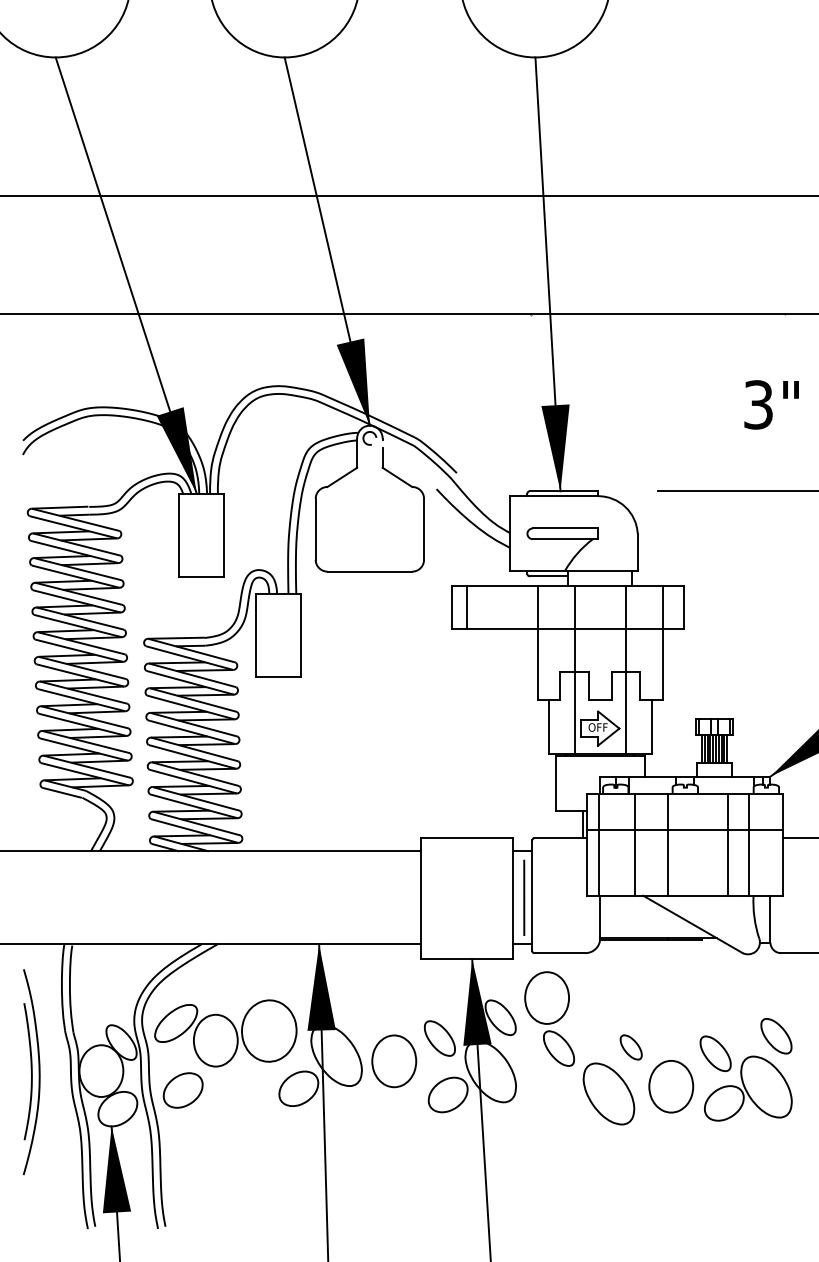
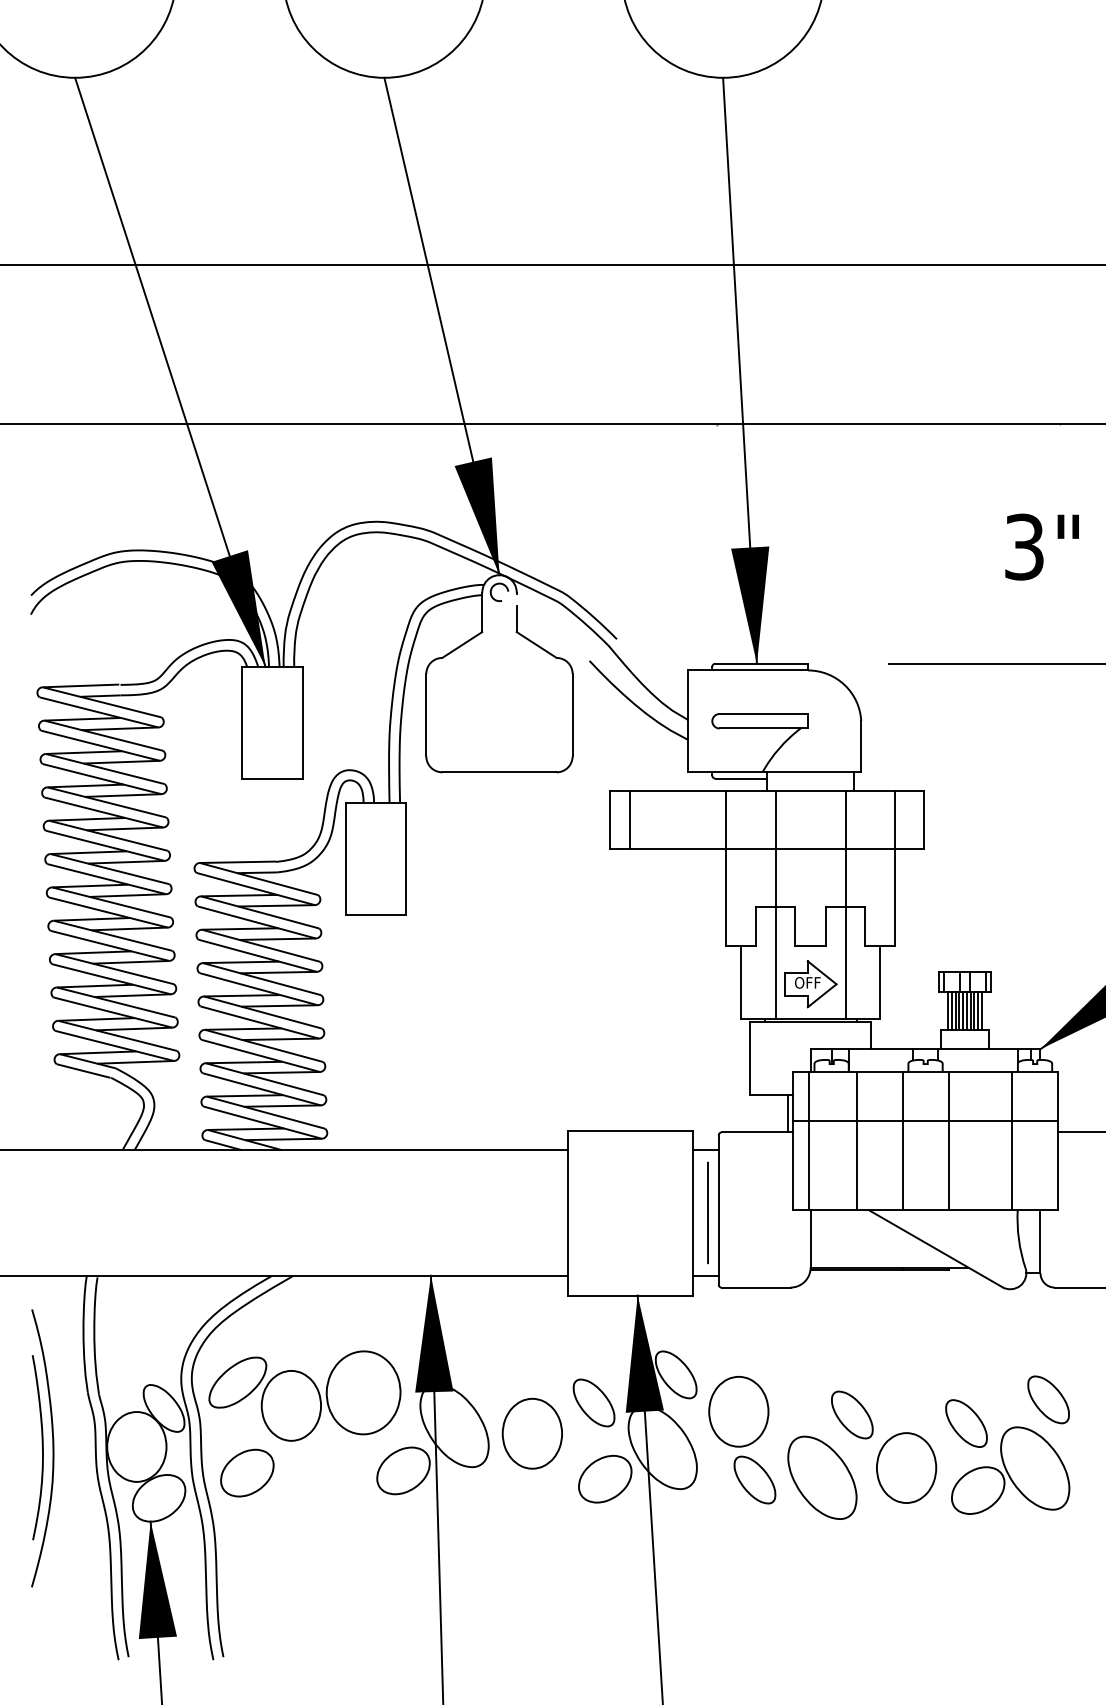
line: (728, 844) -> (948, 1140), moved
part: (549, 1018) -> (742, 1439), moved
part: (631, 1047) -> (852, 1415), size x1.43

